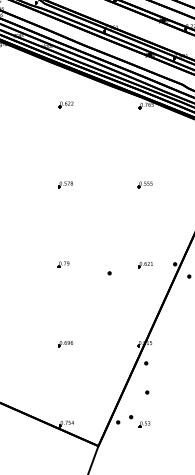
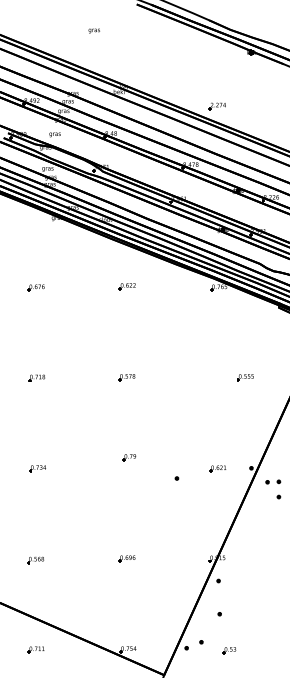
part: (145, 184) -> (245, 377), moved
part: (63, 264) -> (129, 457), moved
part: (144, 424) -> (229, 650), moved

